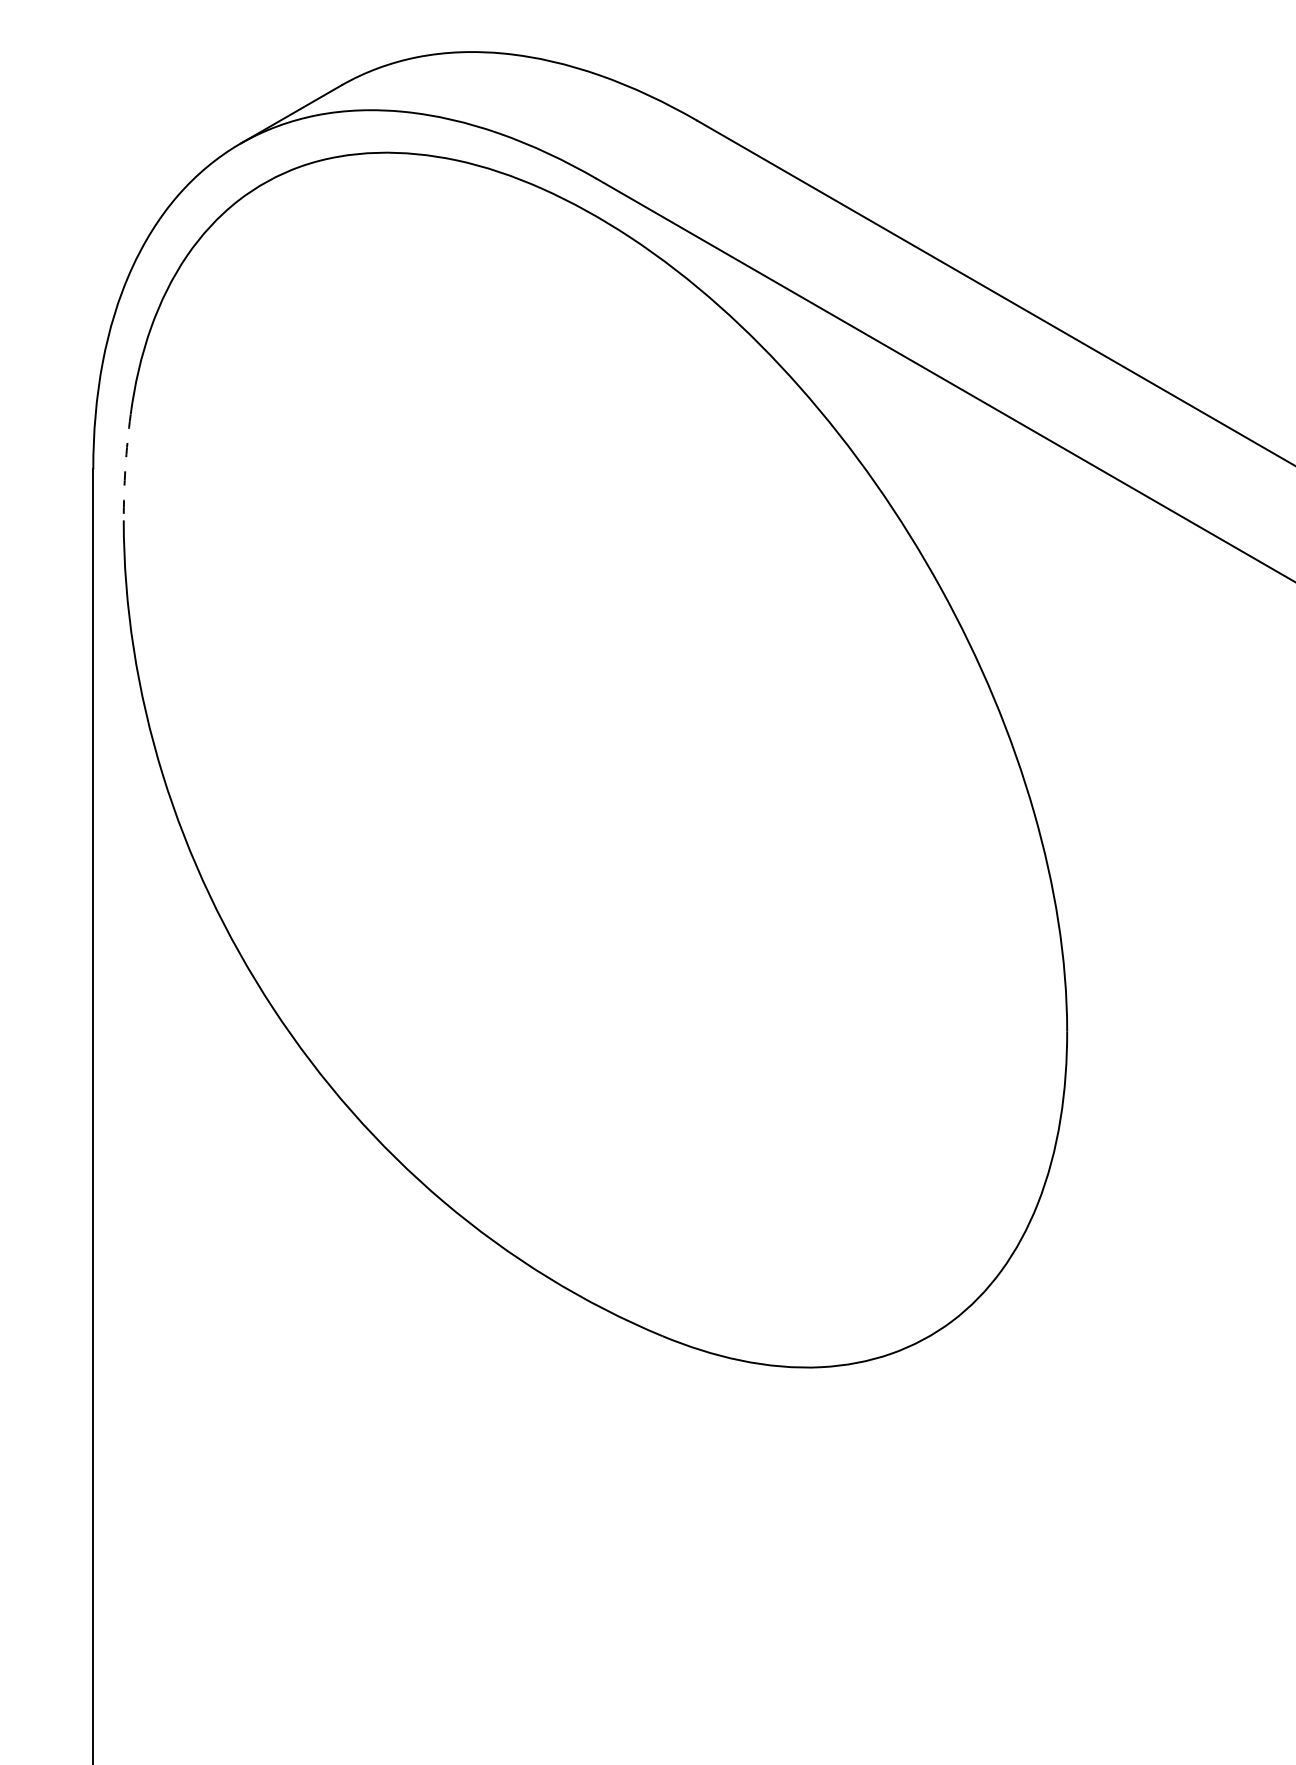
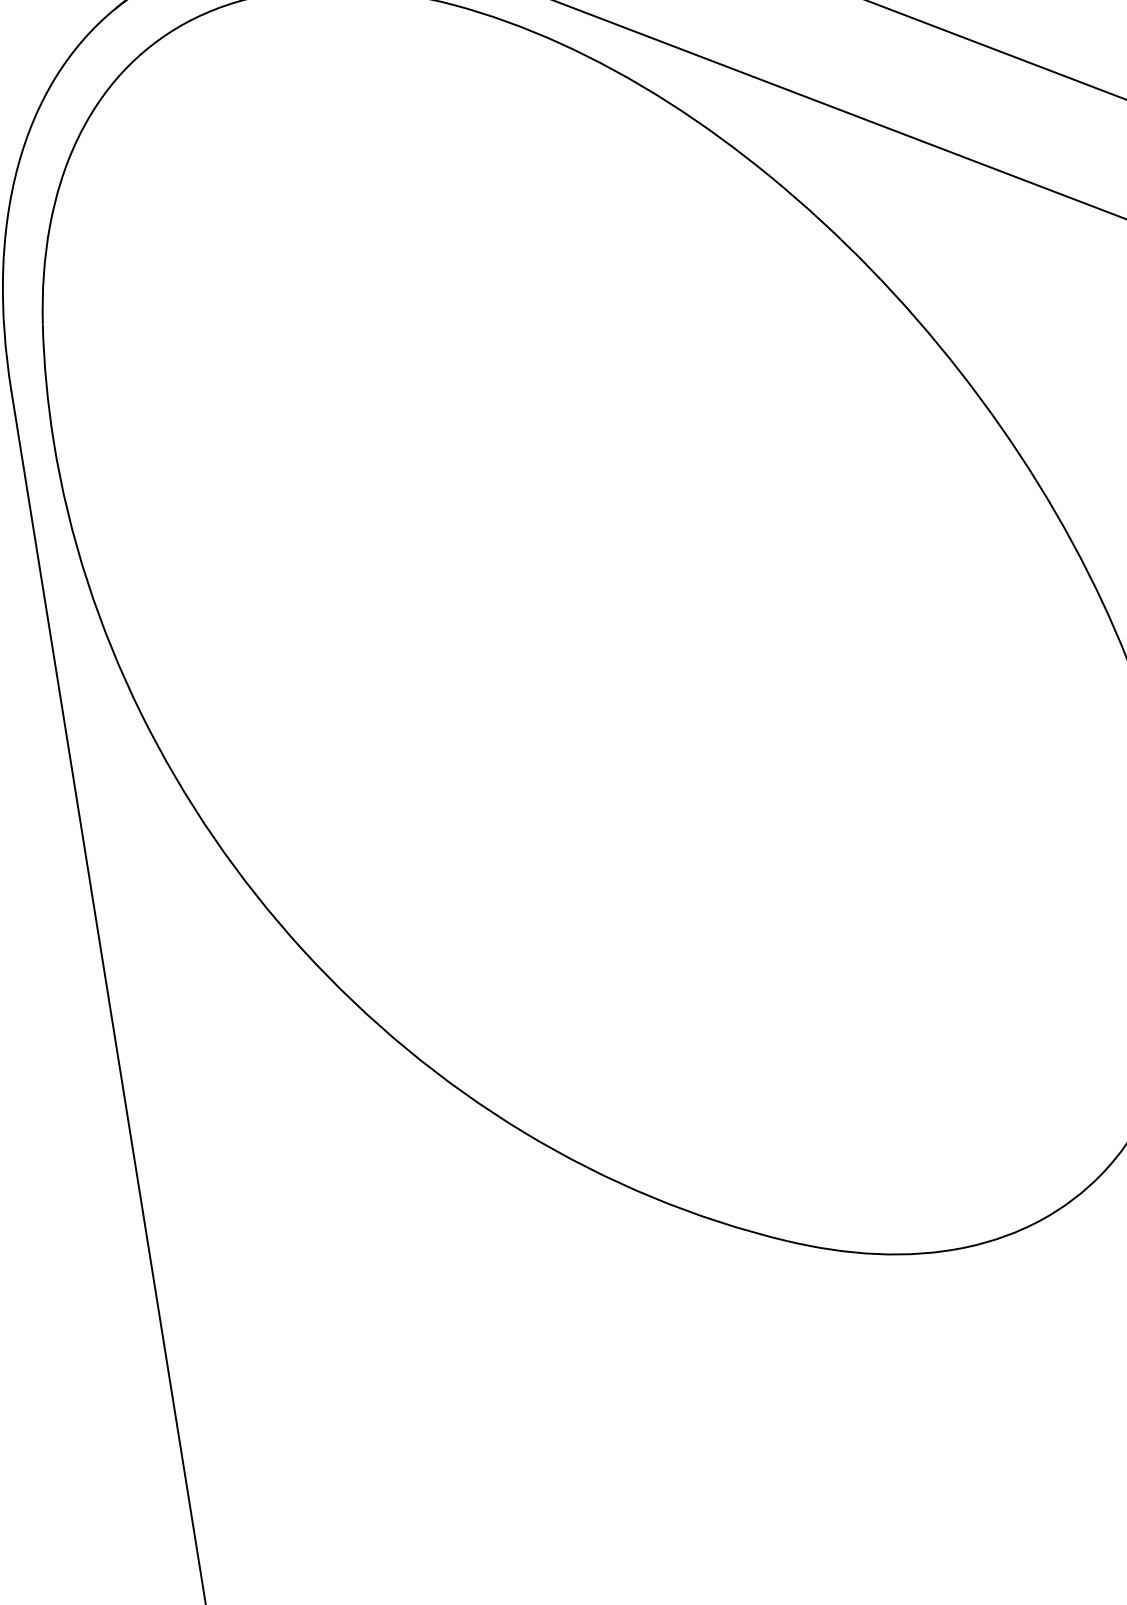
arc: (125, 467) -> (46, 383), dashed -> solid

